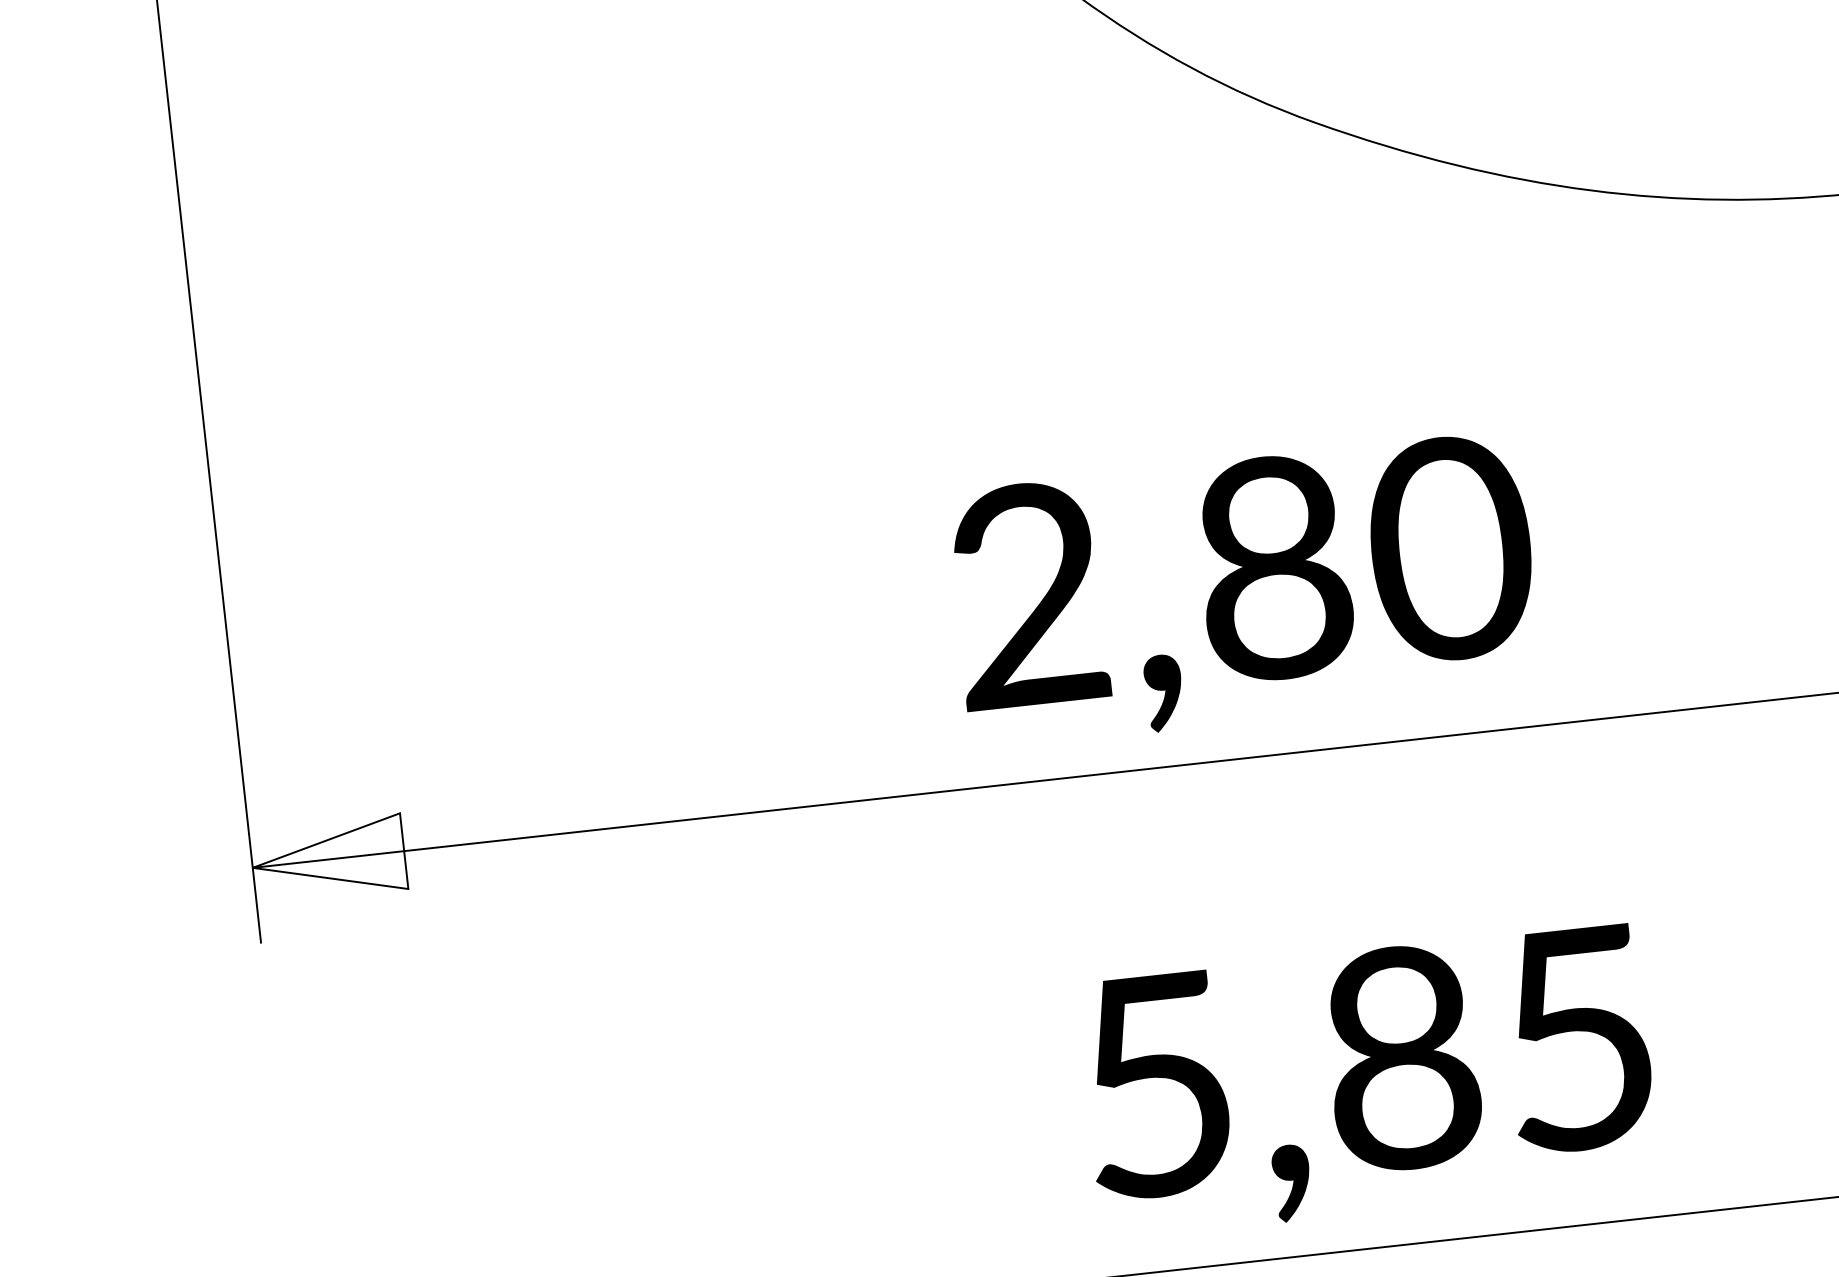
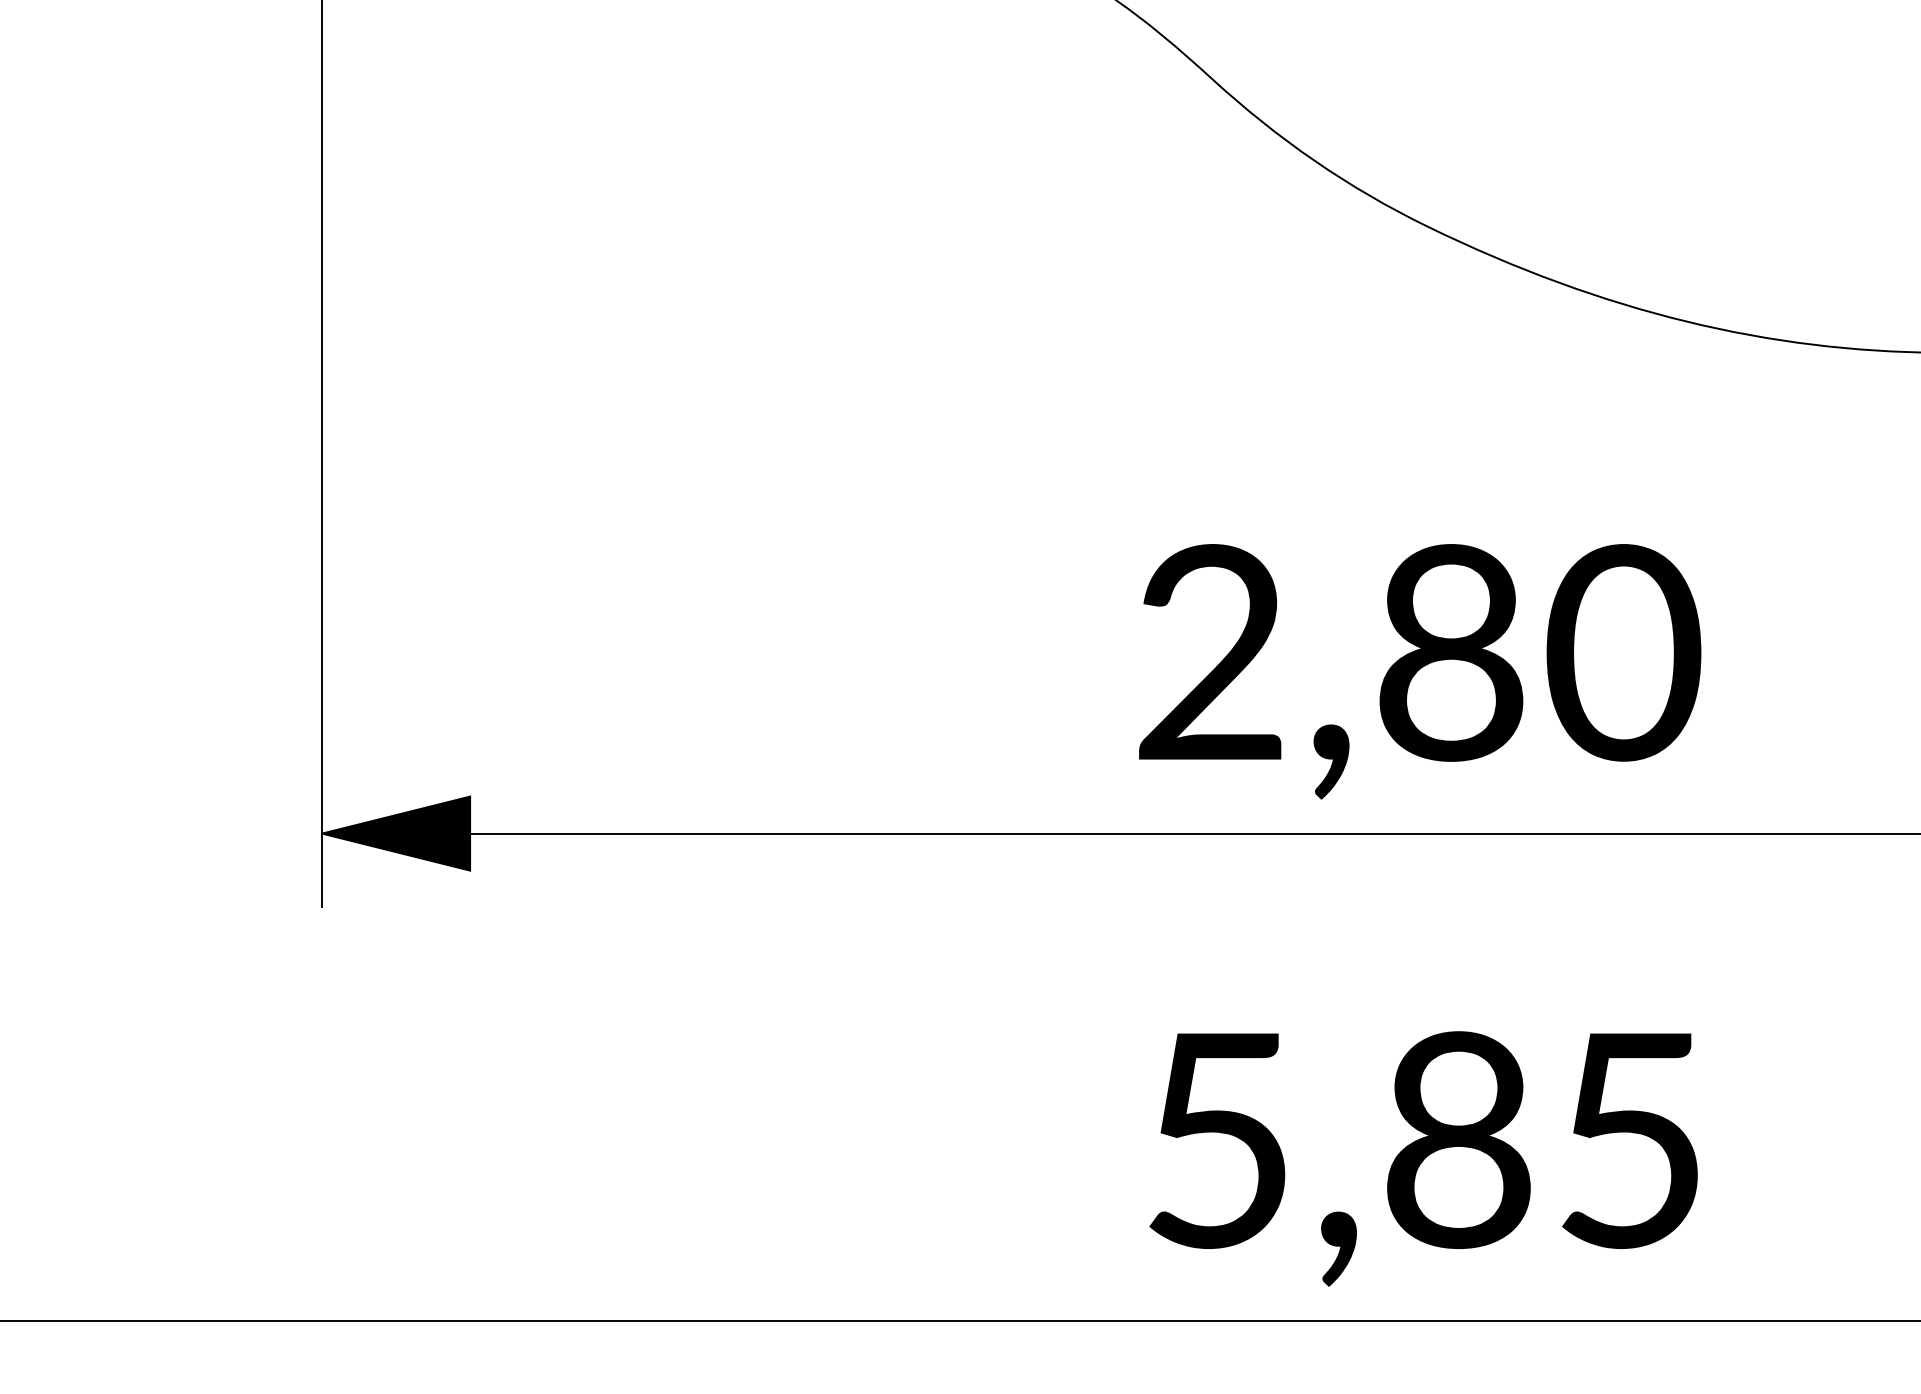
text: (1245, 590) -> (1420, 671), moved
fill: (328, 859) -> (396, 833), added
text: (1368, 1080) -> (1423, 1158), moved

